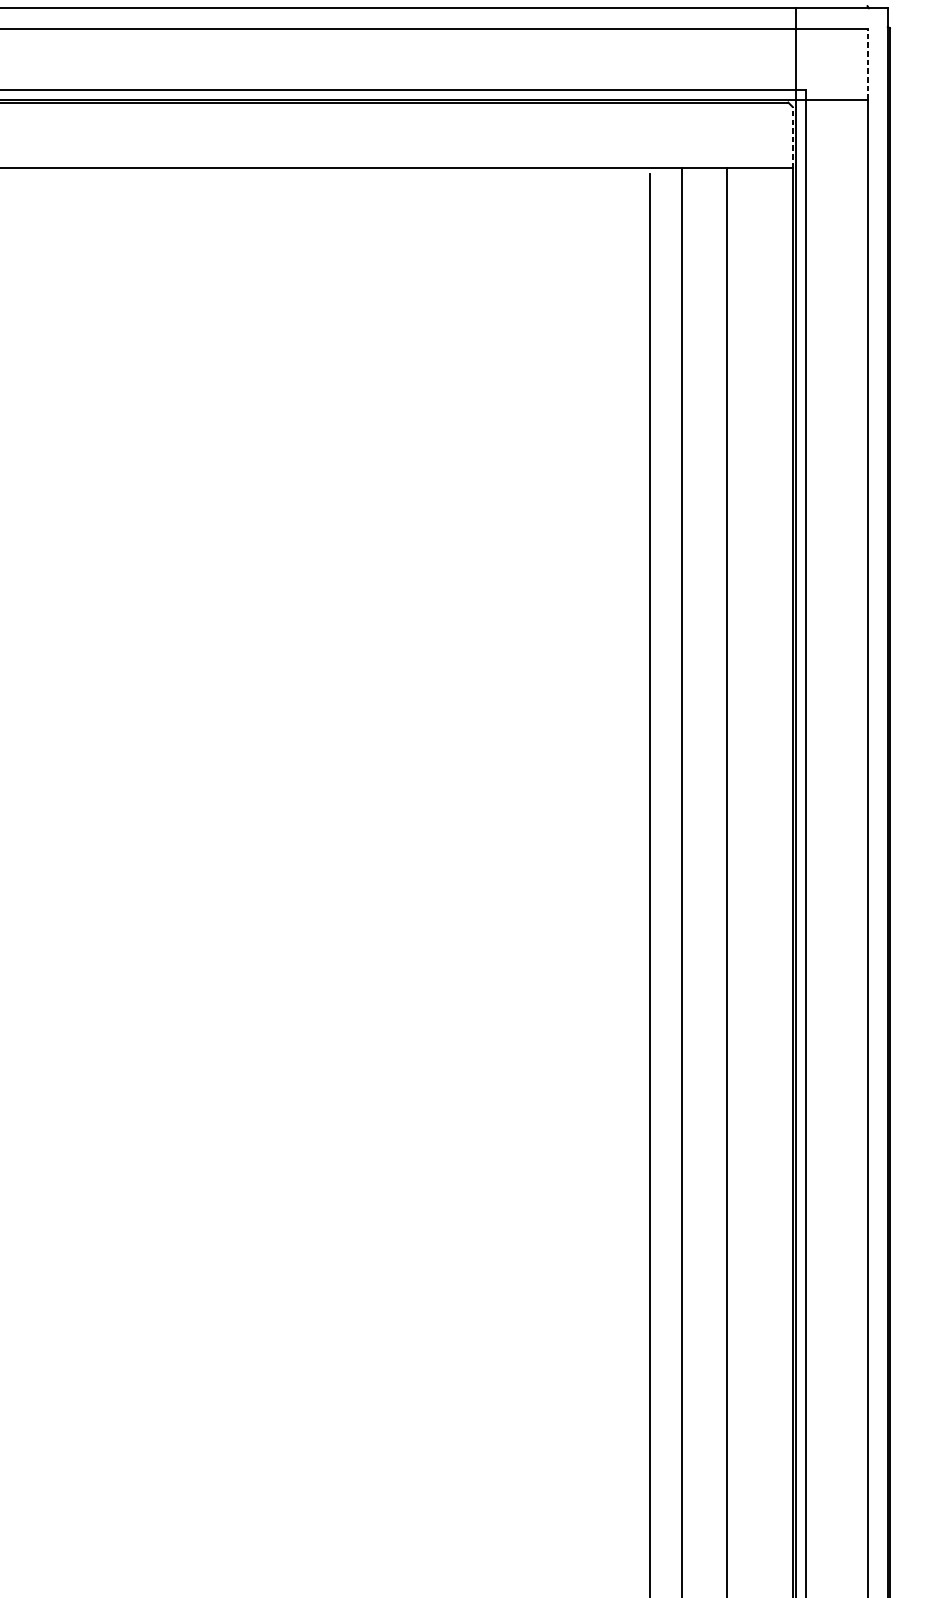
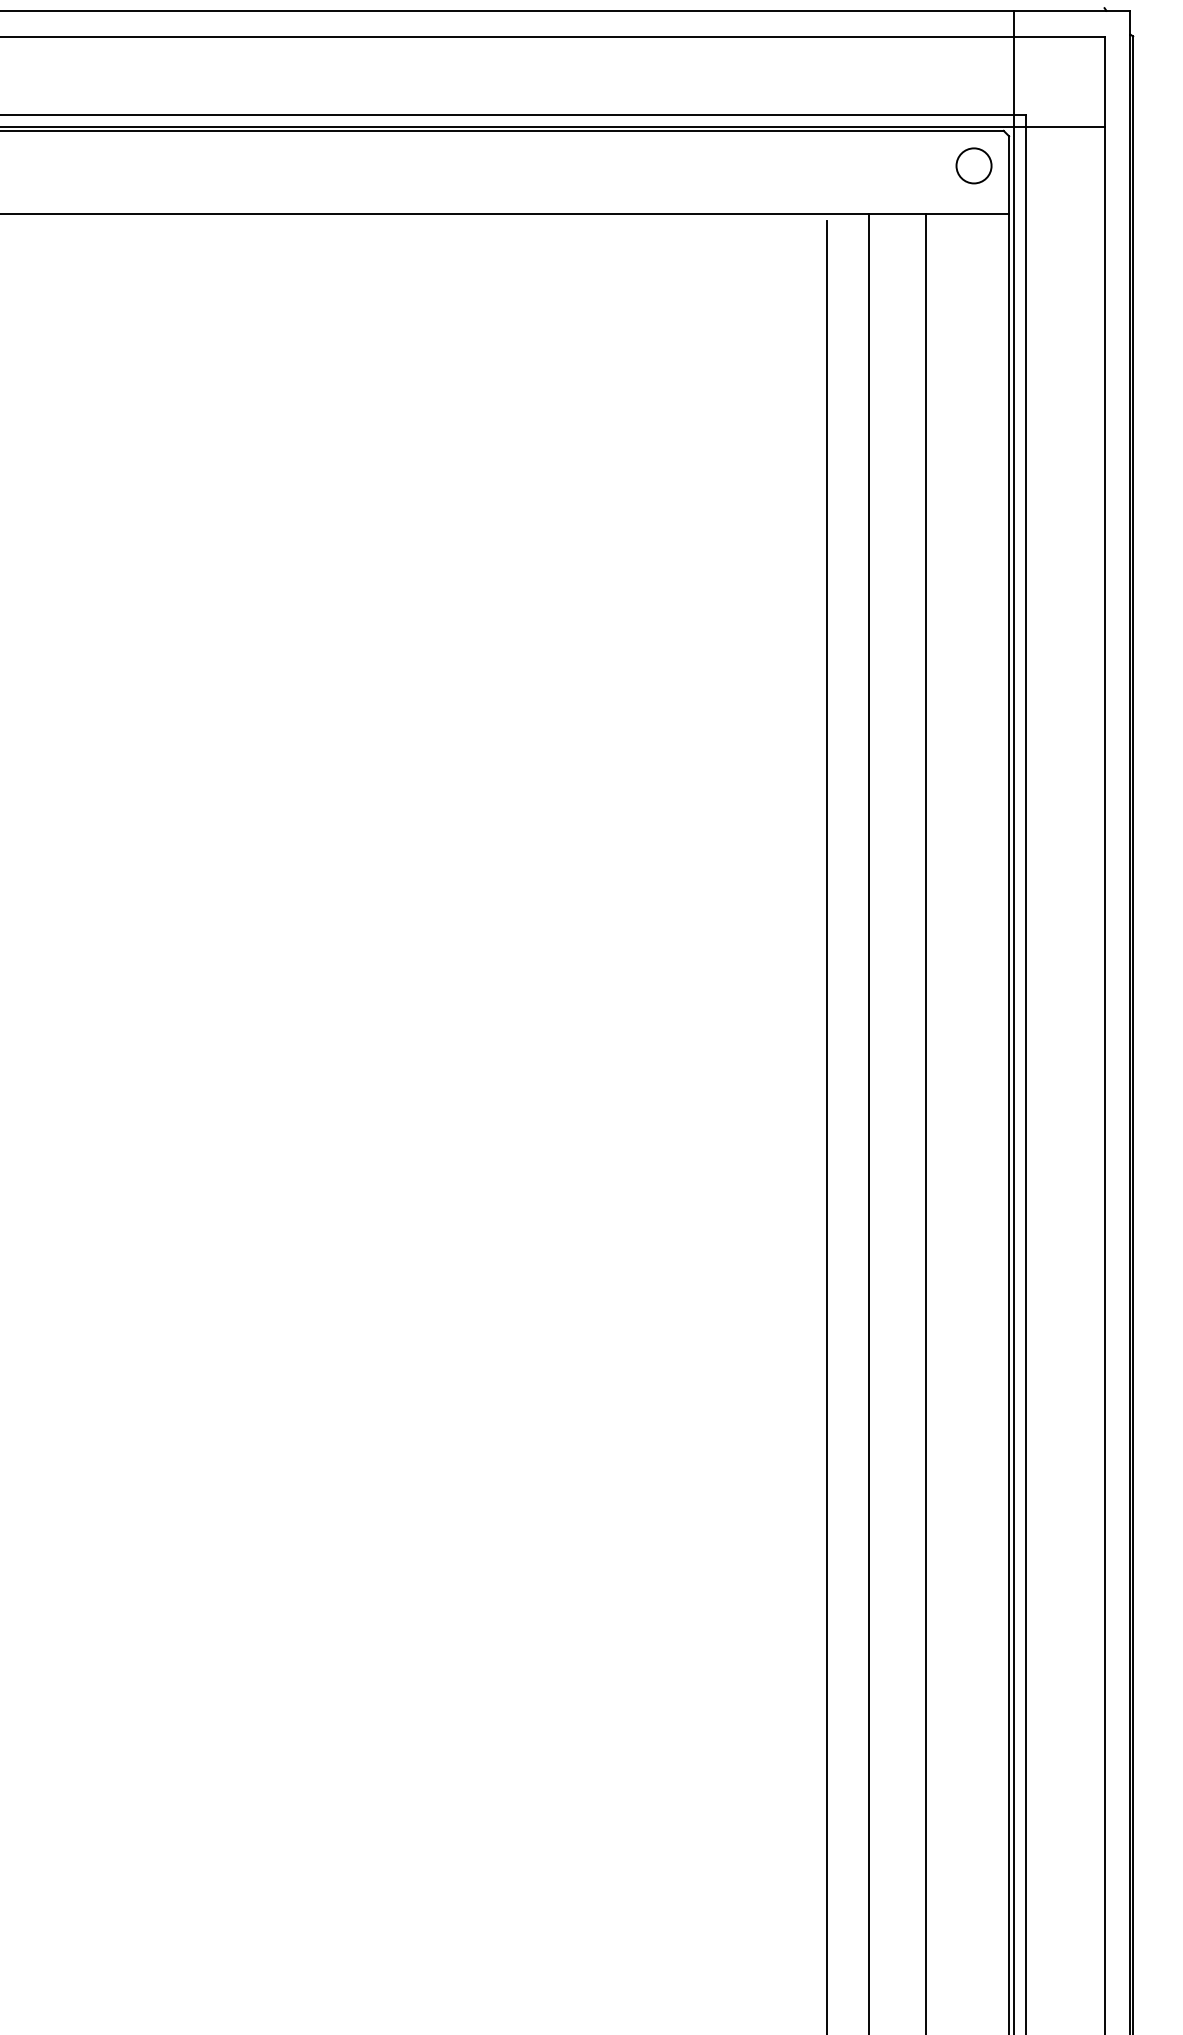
line: (867, 63) -> (1104, 81), dashed -> solid
circle: (764, 129) -> (973, 165), added
line: (792, 136) -> (1009, 174), dashed -> solid

